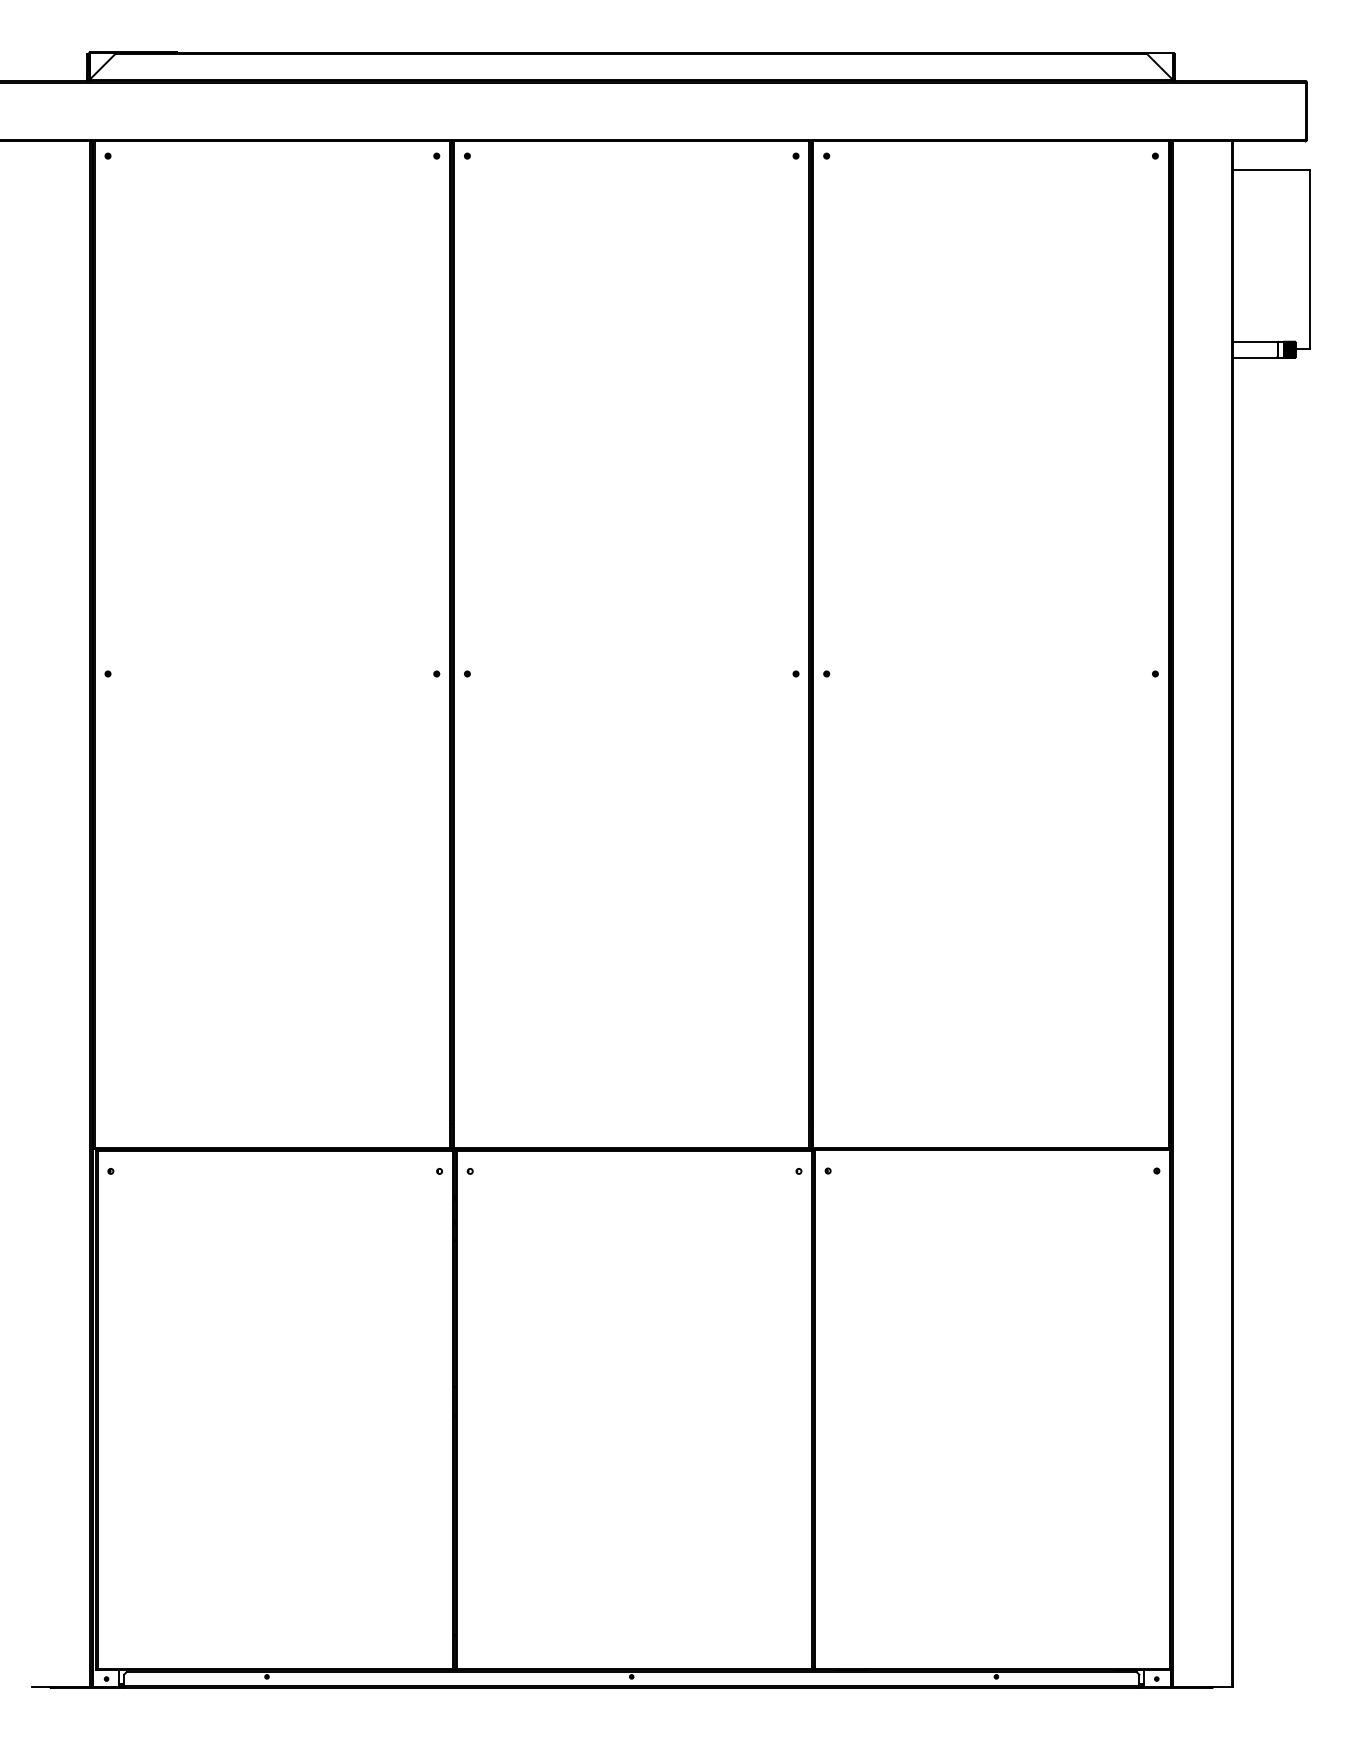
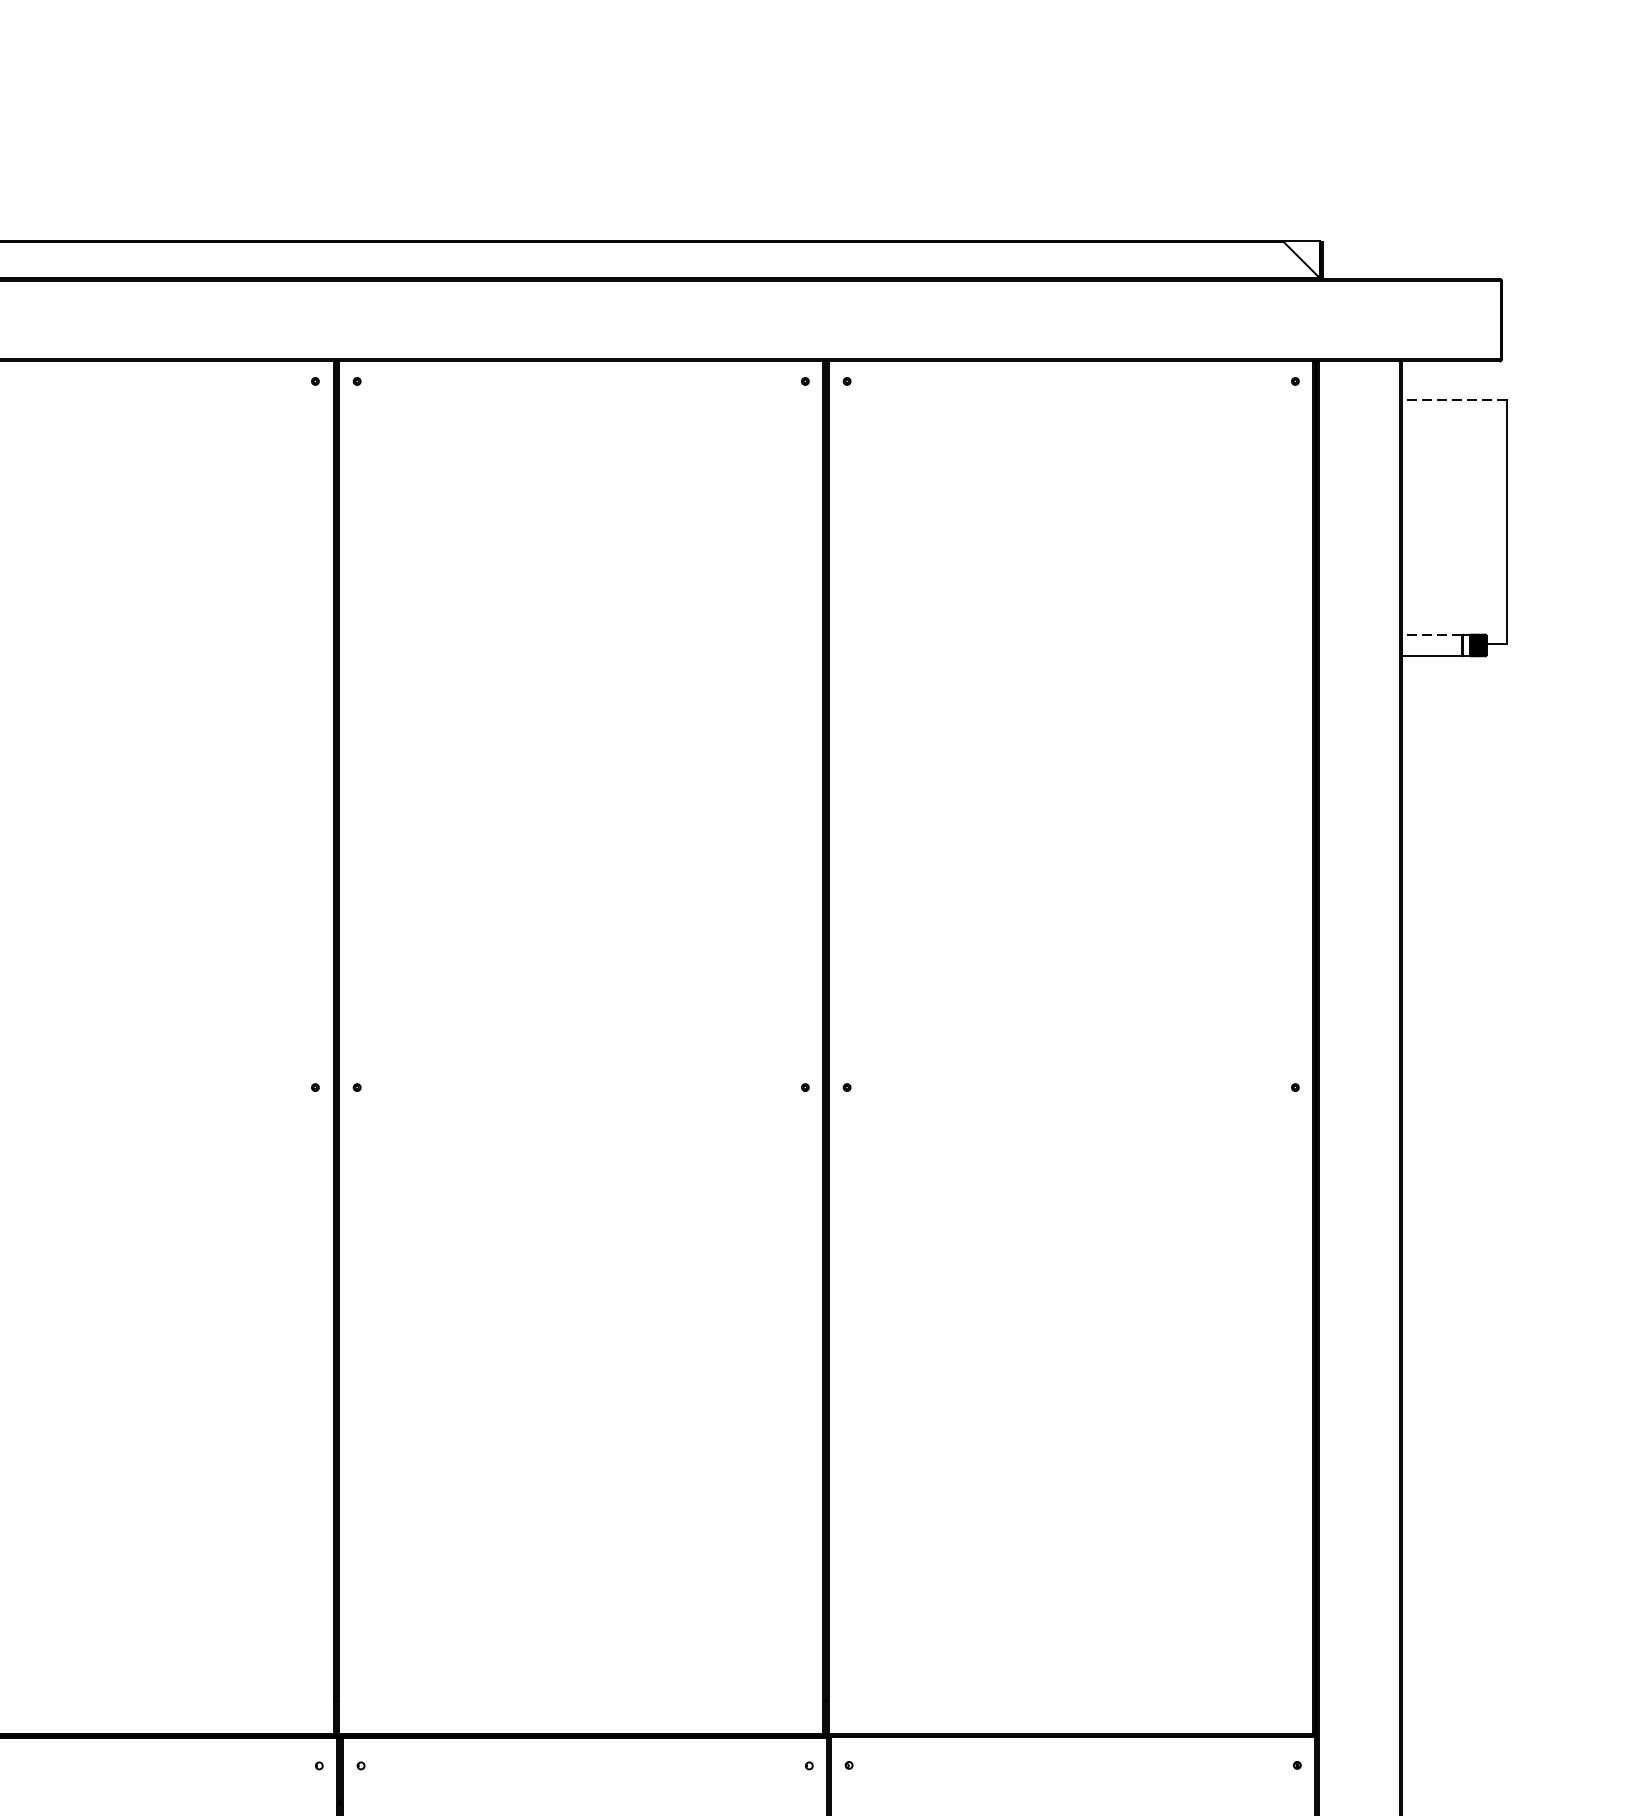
line: (1271, 169) -> (1453, 399), solid -> dashed
line: (1255, 341) -> (1431, 634), solid -> dashed

